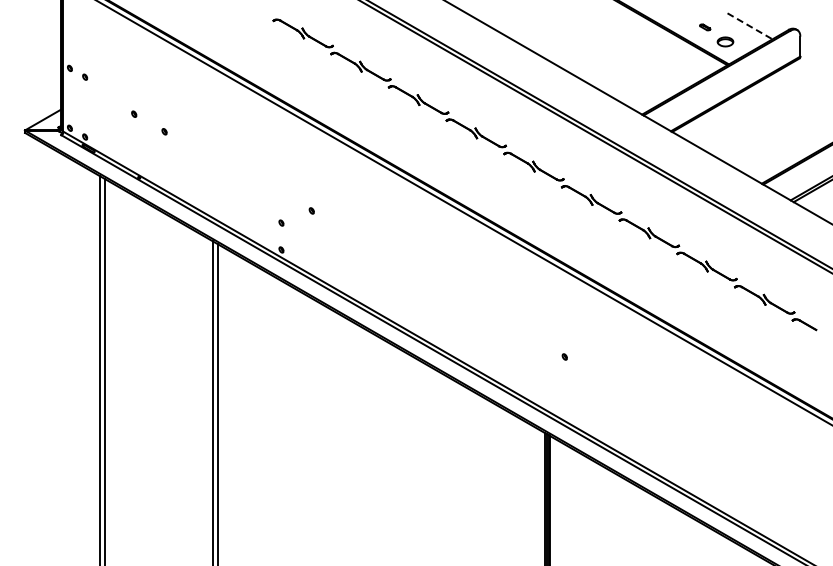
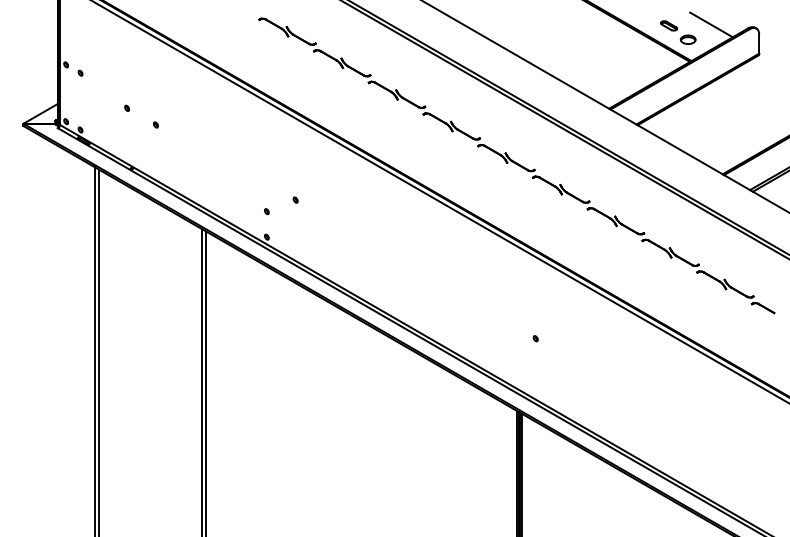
line: (750, 26) -> (711, 25), dashed -> solid
part: (704, 27) -> (668, 26), size x1.67

